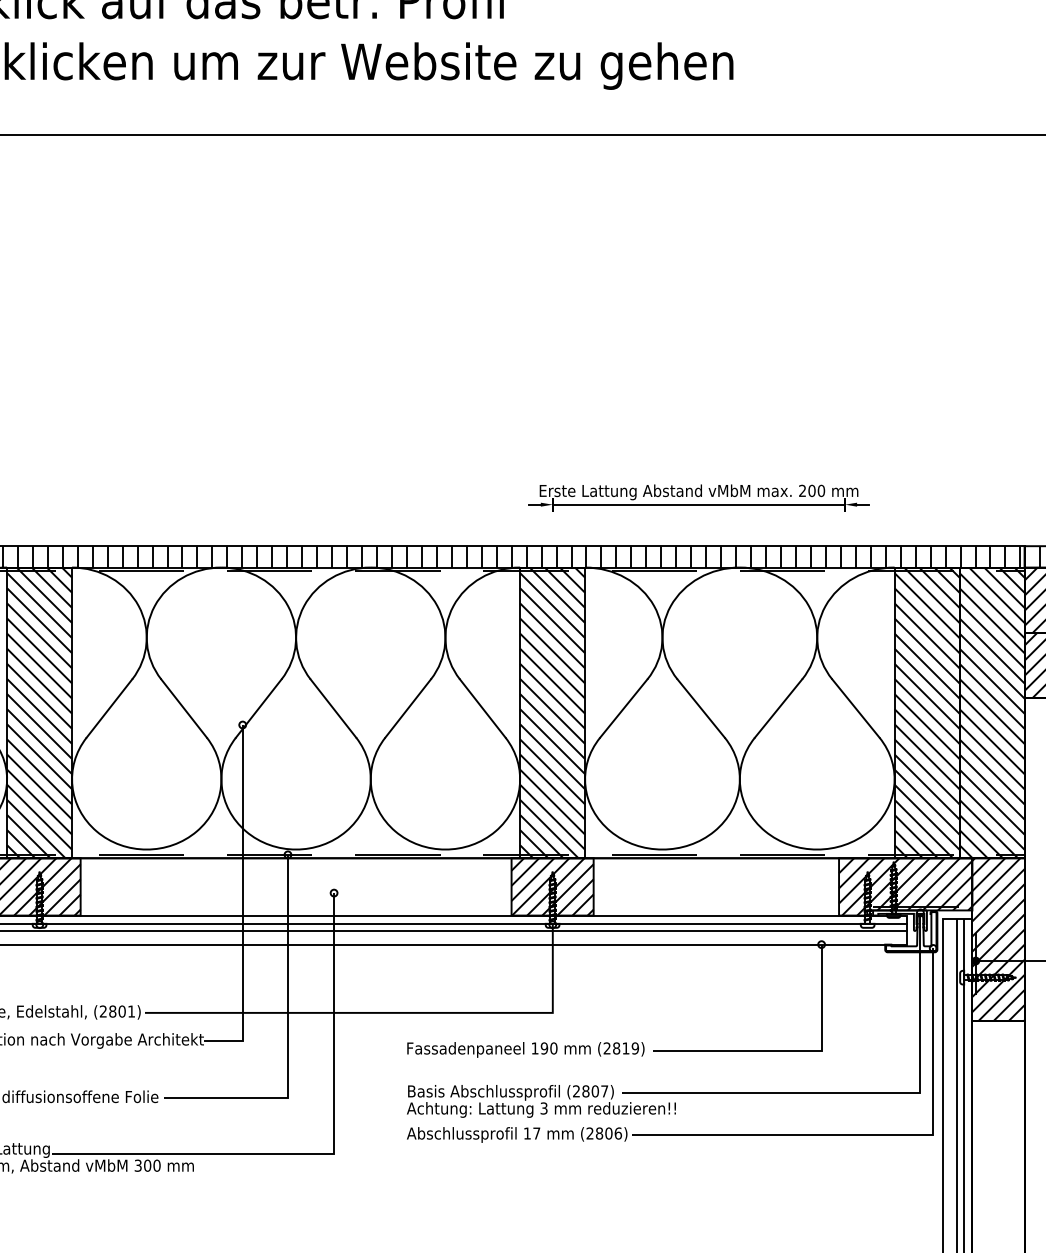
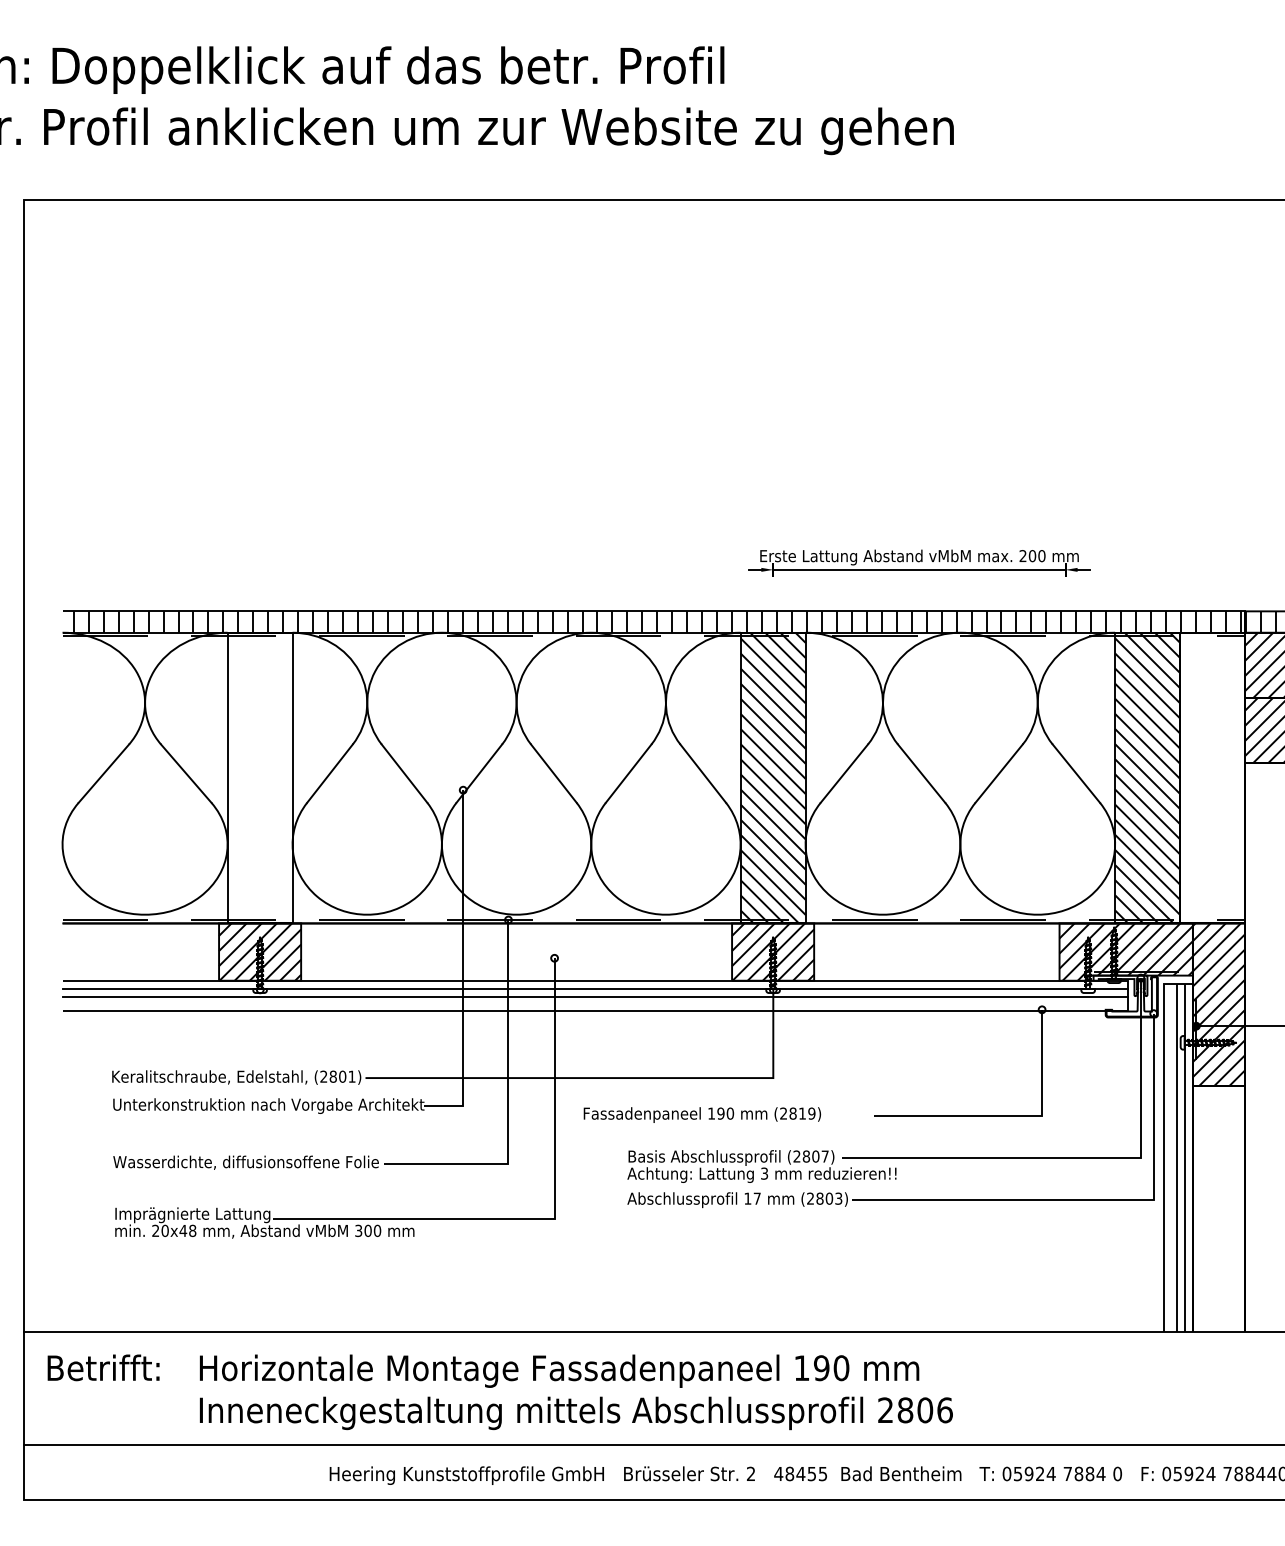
hatch: (39, 712) -> (259, 777), removed
hatch: (992, 712) -> (1212, 777), removed
text: (526, 1049) -> (702, 1114), moved
text: (618, 1133) -> (838, 1198), (2806) -> (2803)

